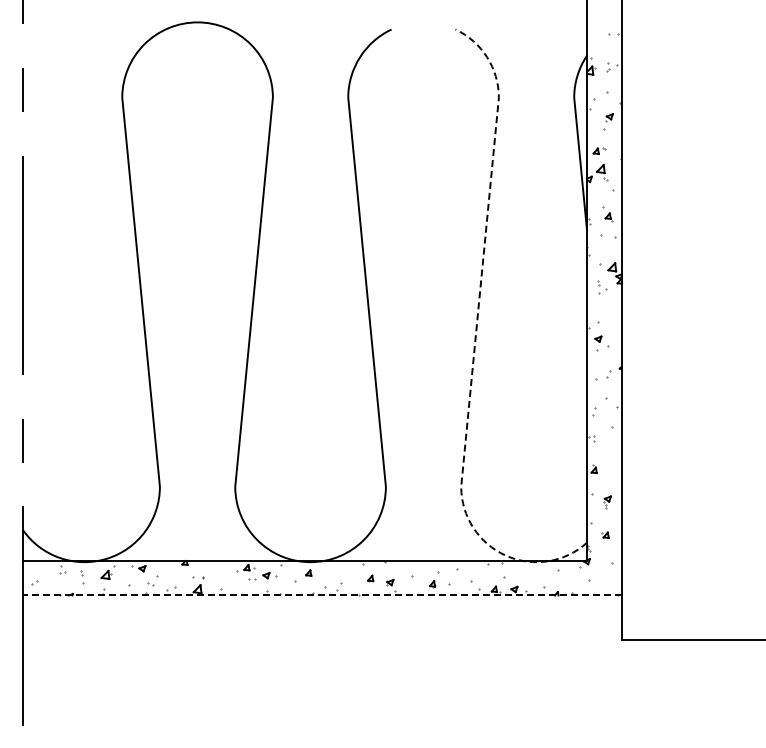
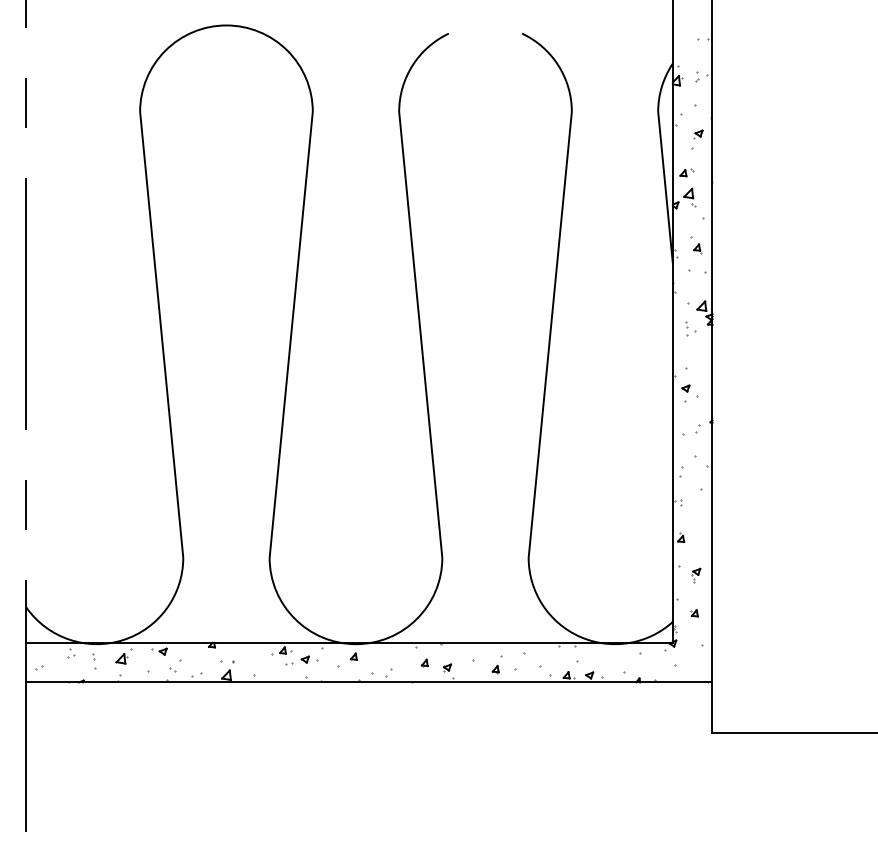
line: (475, 341) -> (545, 391), dashed -> solid
line: (321, 595) -> (368, 682), dashed -> solid

